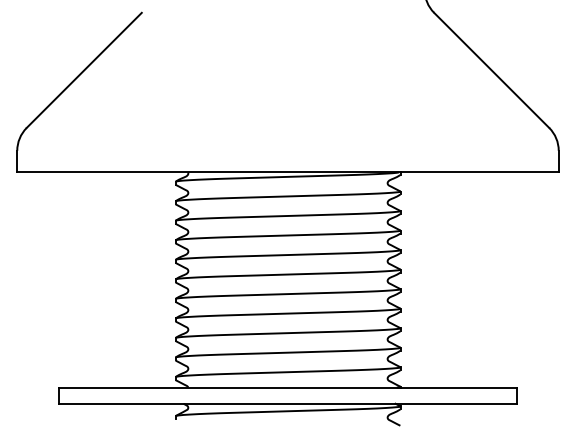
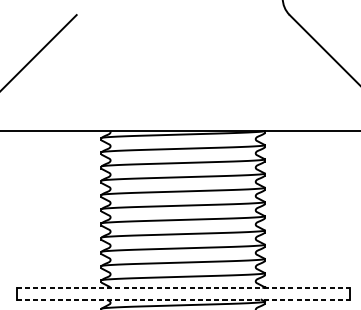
line: (288, 387) -> (183, 287), solid -> dashed
line: (288, 403) -> (183, 299), solid -> dashed

